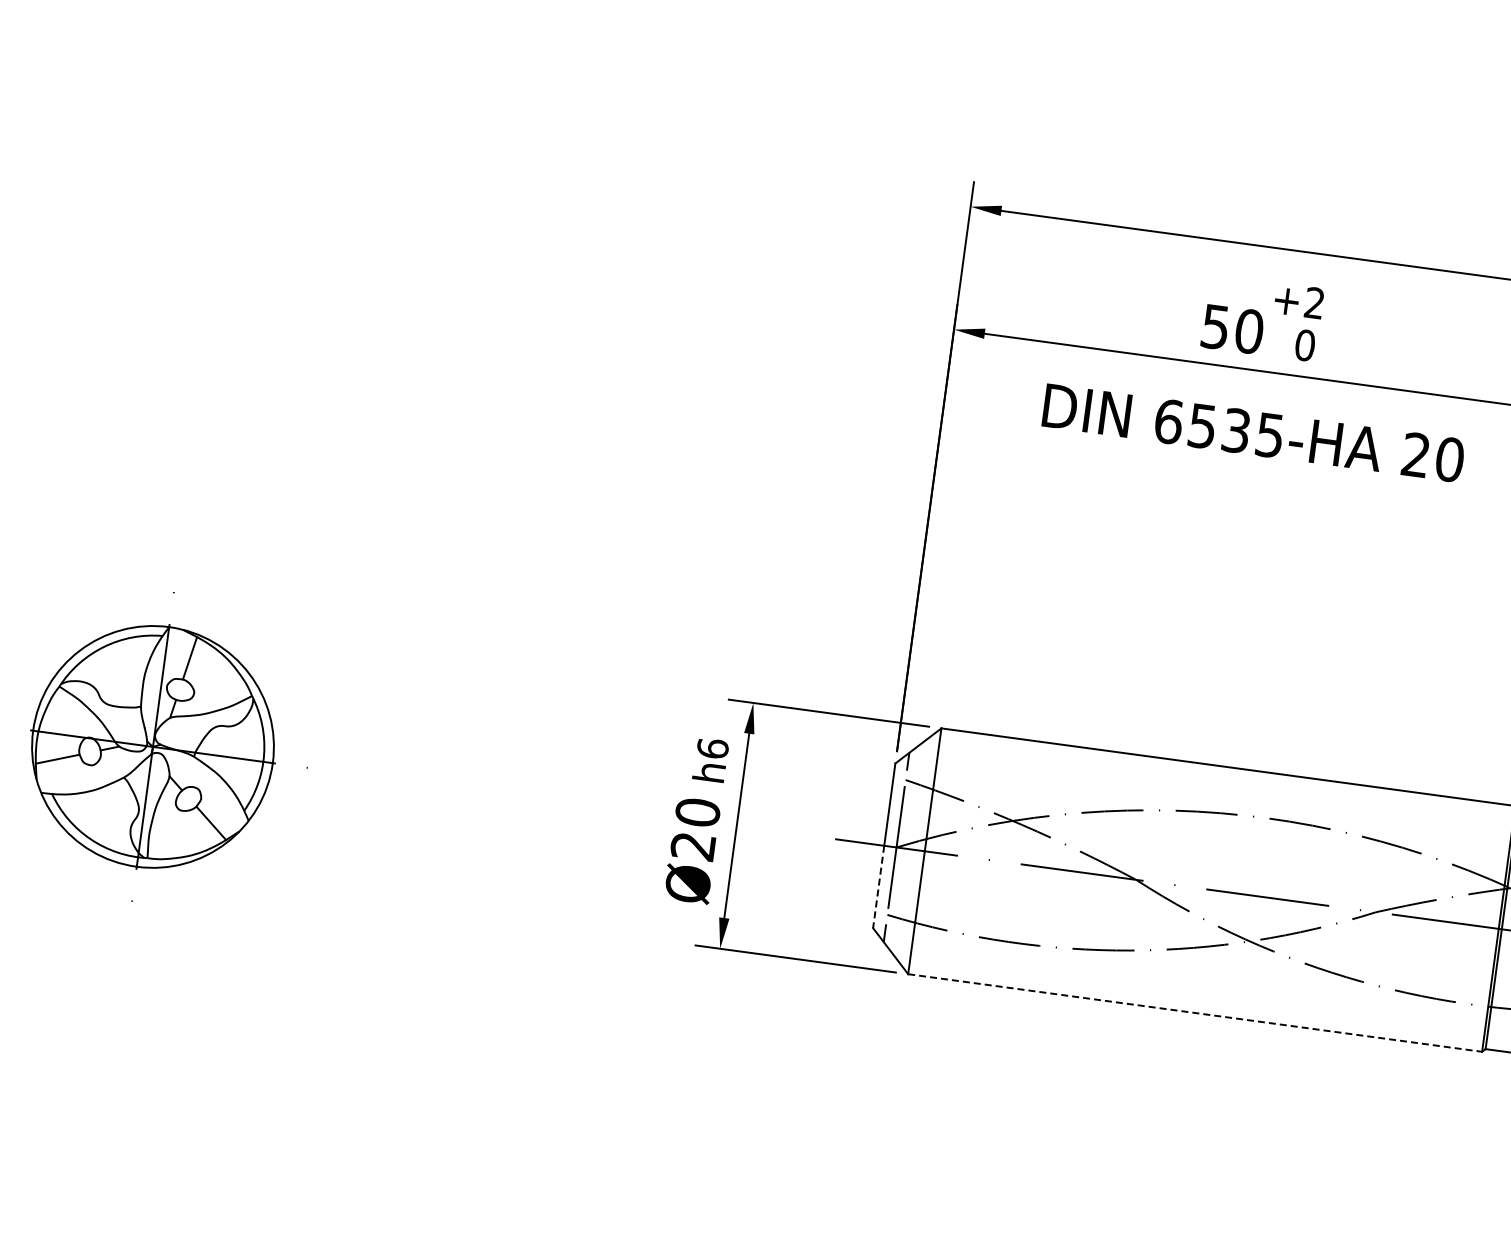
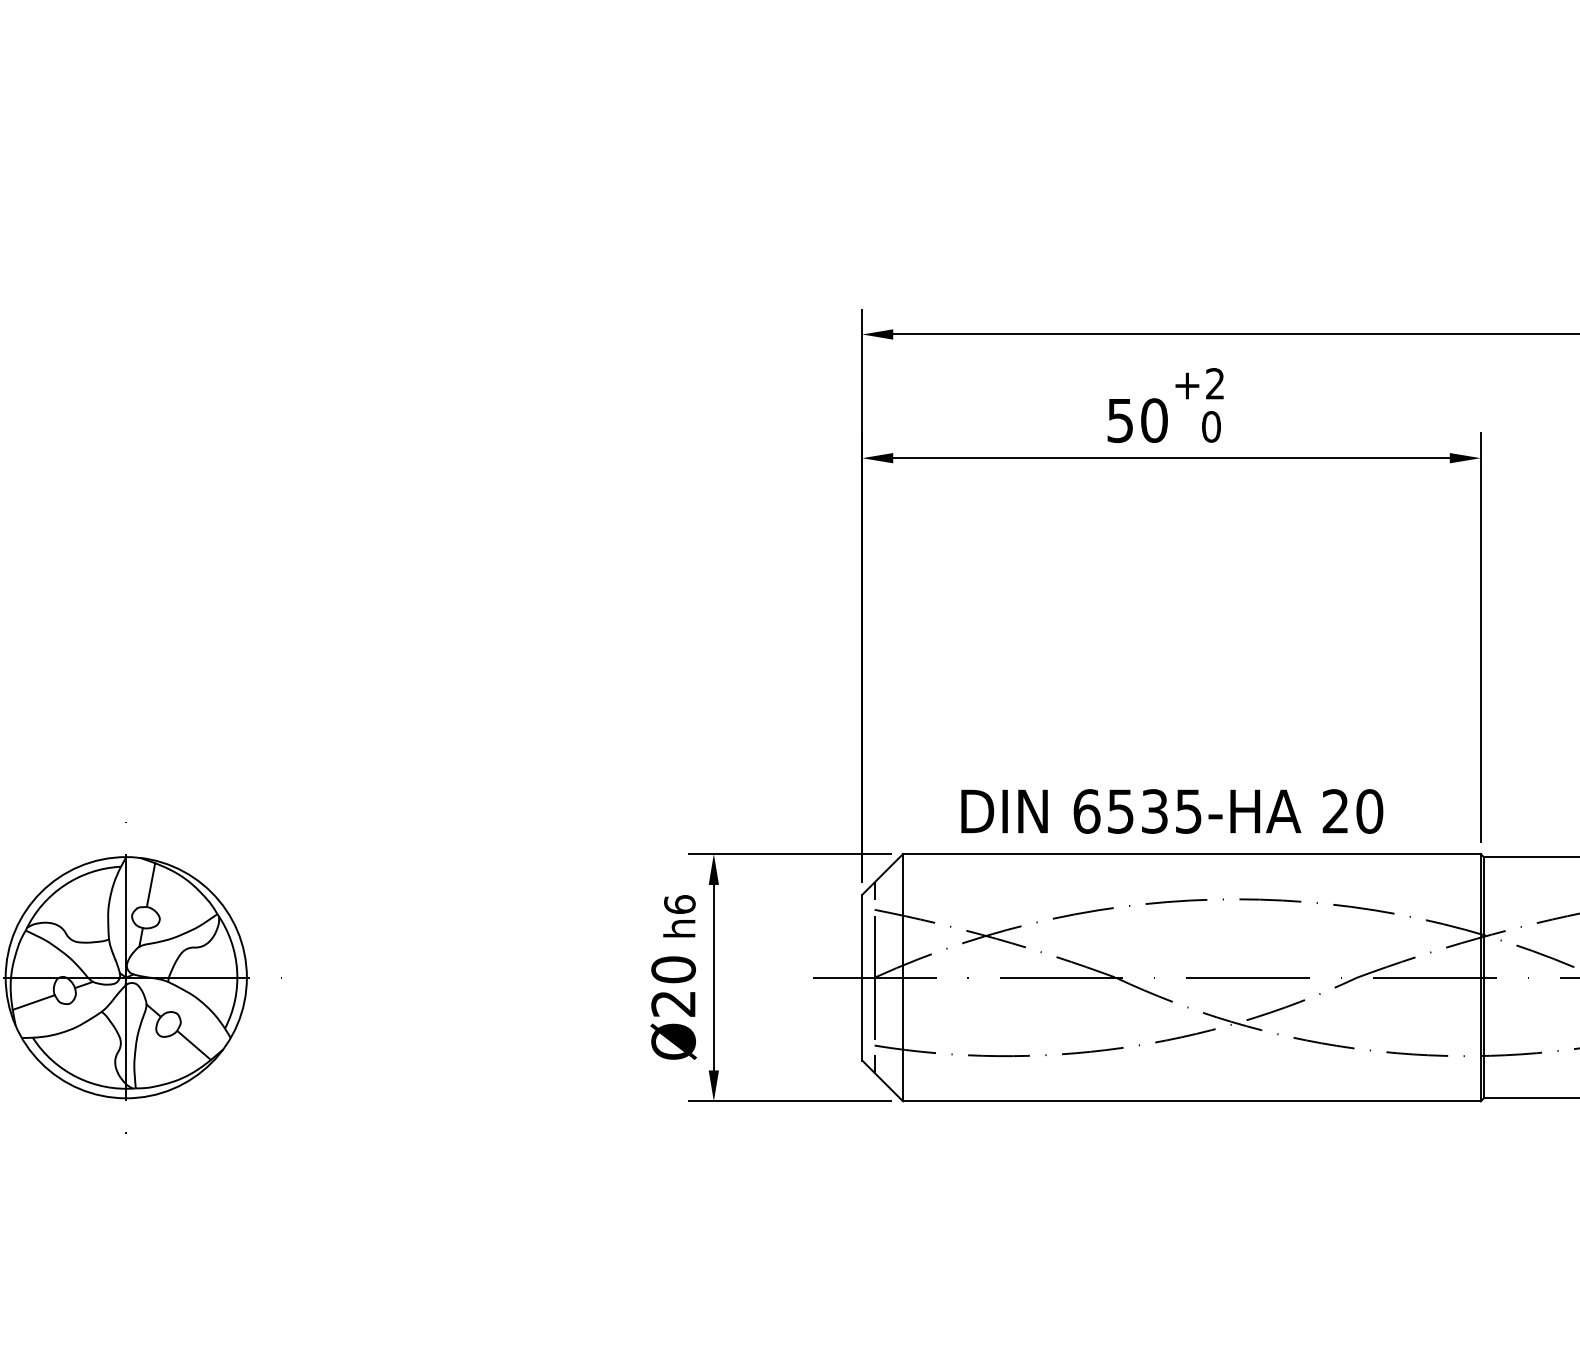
text: (1253, 433) -> (1172, 811), moved
line: (878, 887) -> (862, 1019), dashed -> solid
line: (1194, 1013) -> (1191, 1101), dashed -> solid

